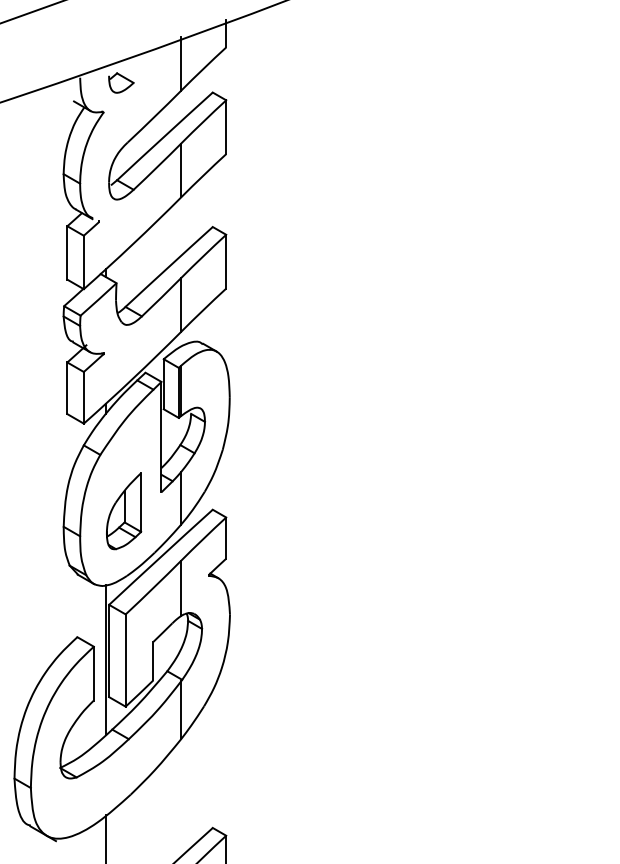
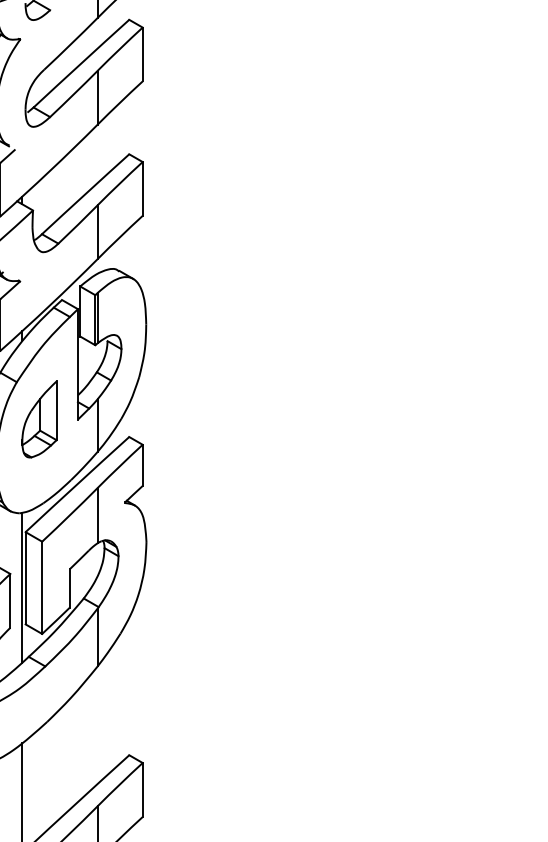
part: (124, 511) -> (39, 419), moved

